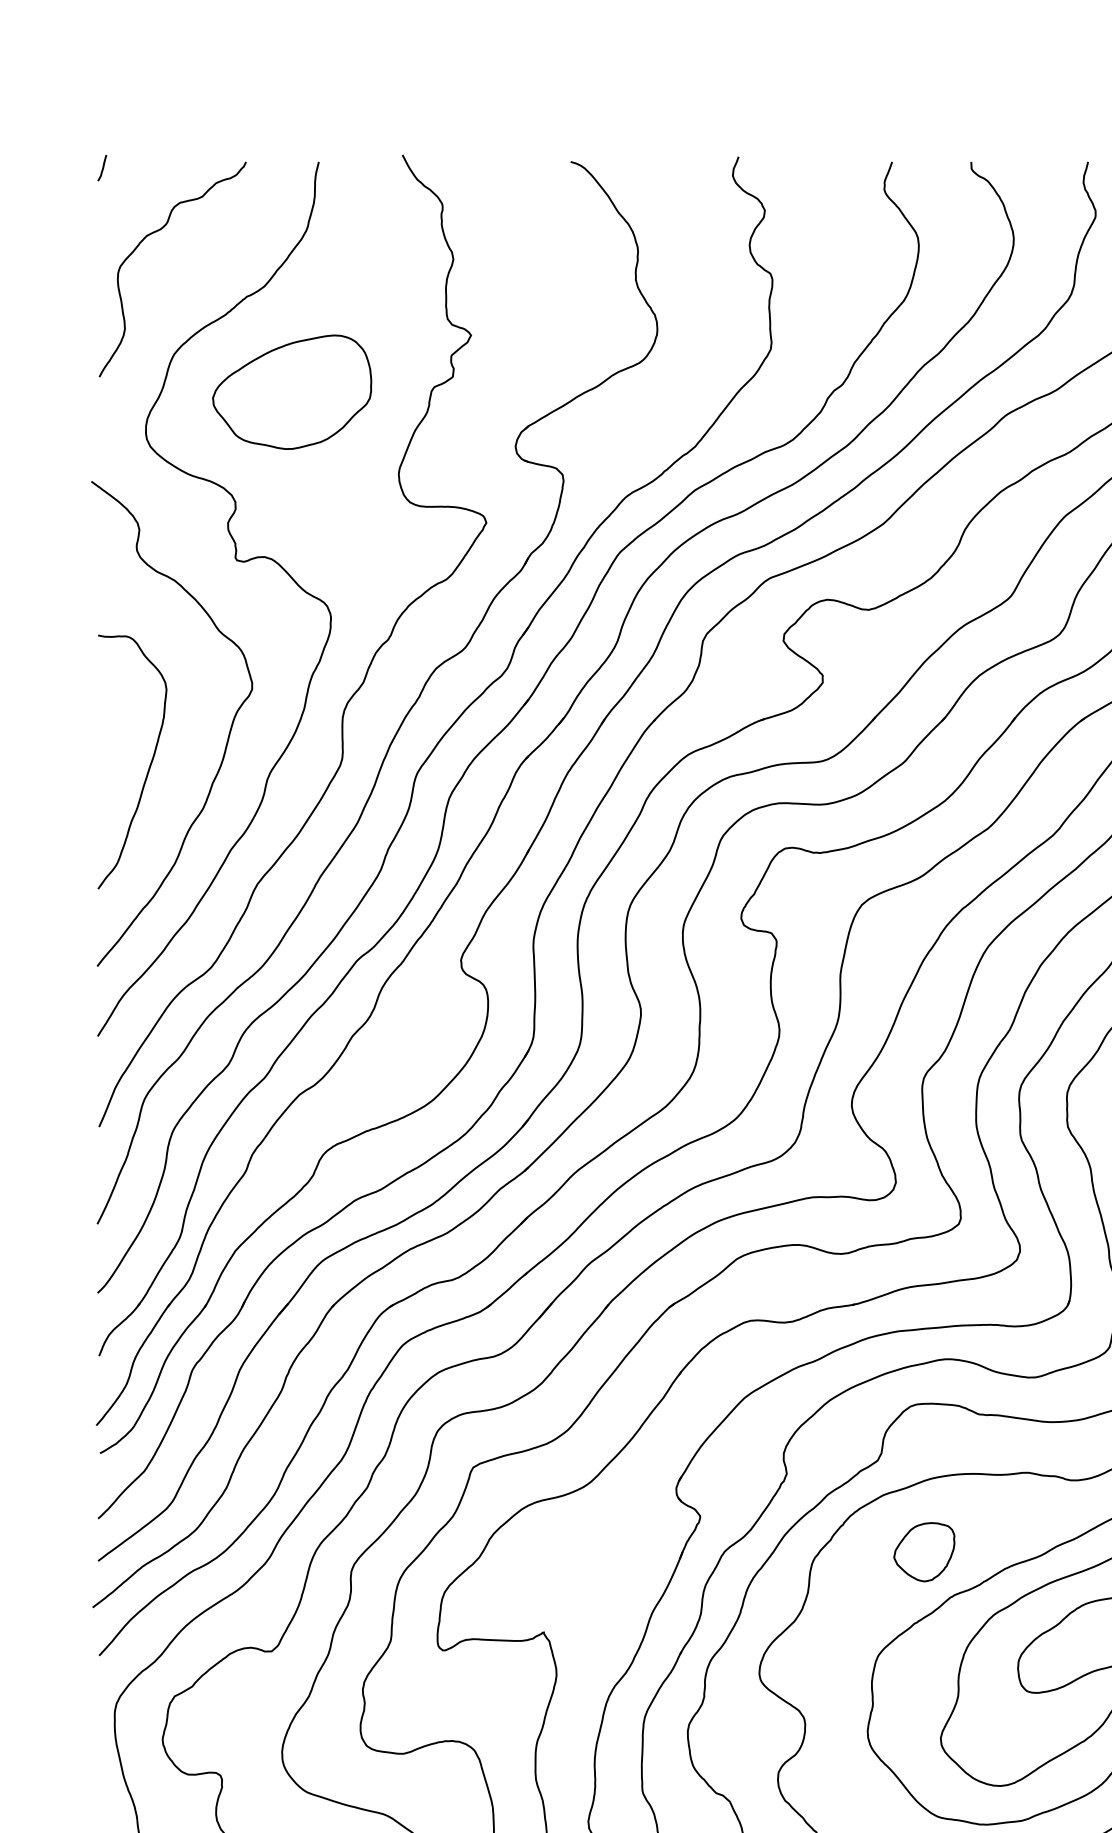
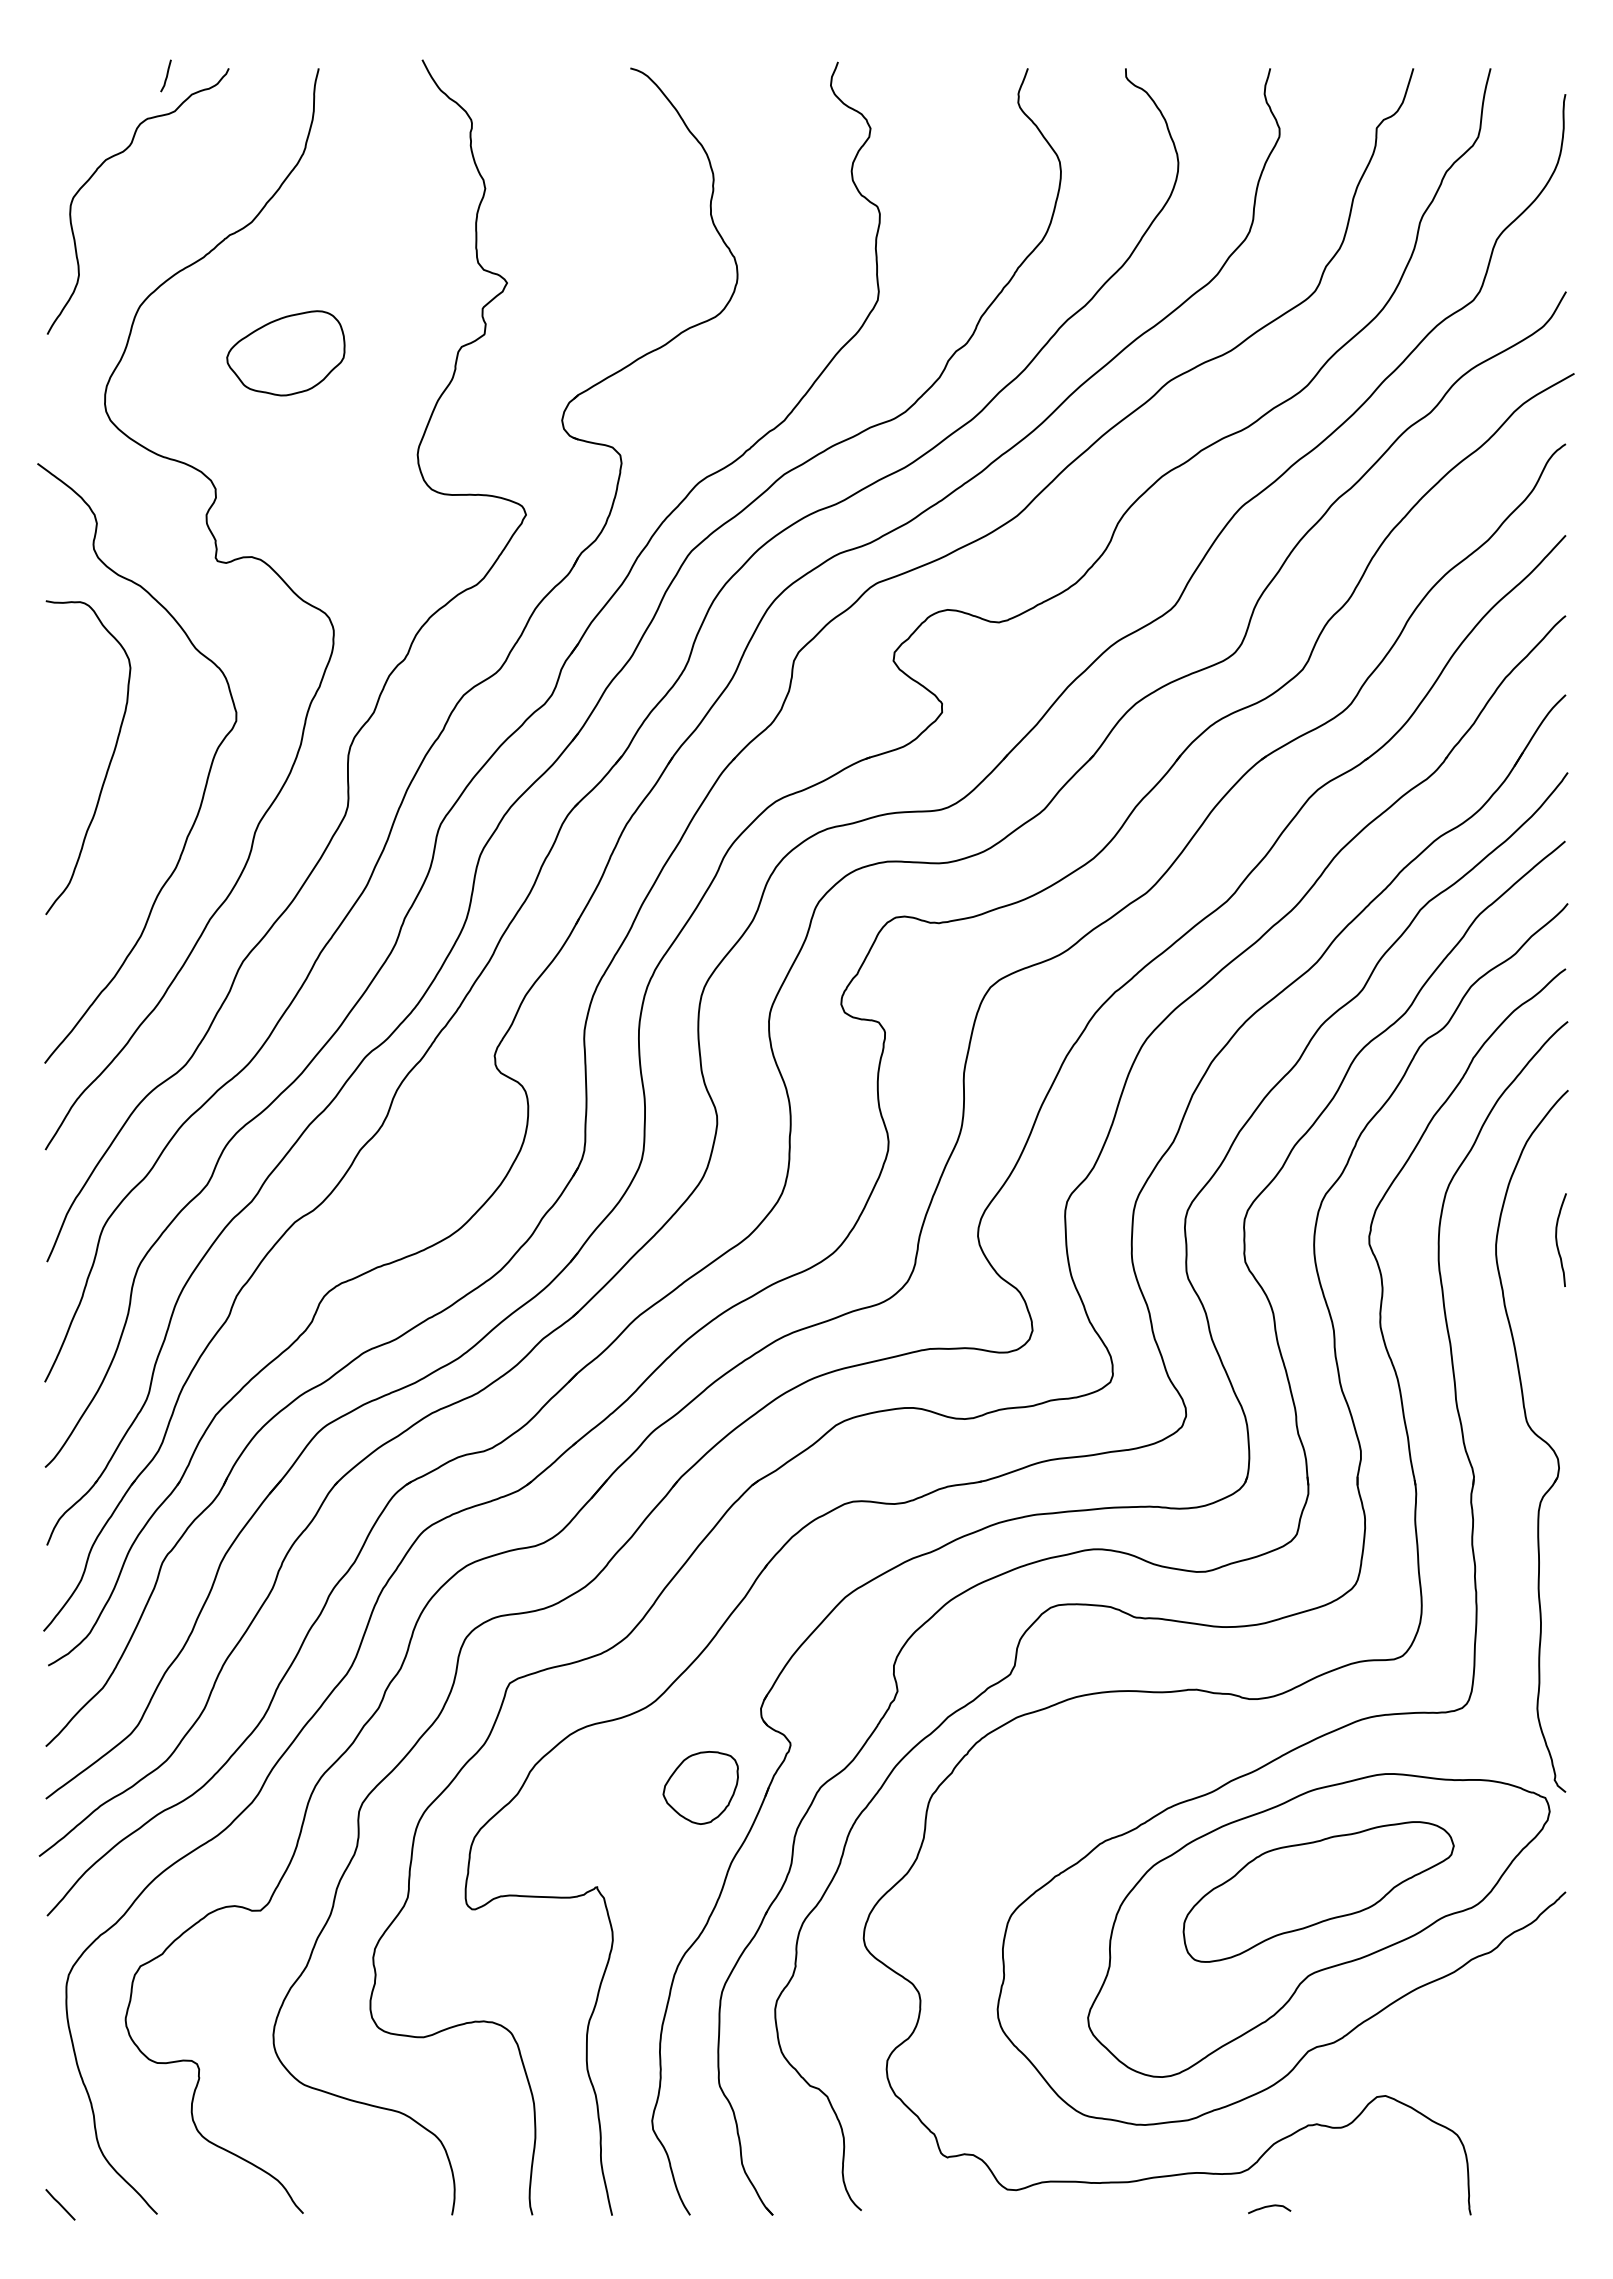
curve: (102, 167) -> (166, 75), moved
part: (291, 392) -> (285, 353), size x0.6
curve: (148, 767) -> (108, 764), moved
part: (924, 1551) -> (700, 1787), moved

